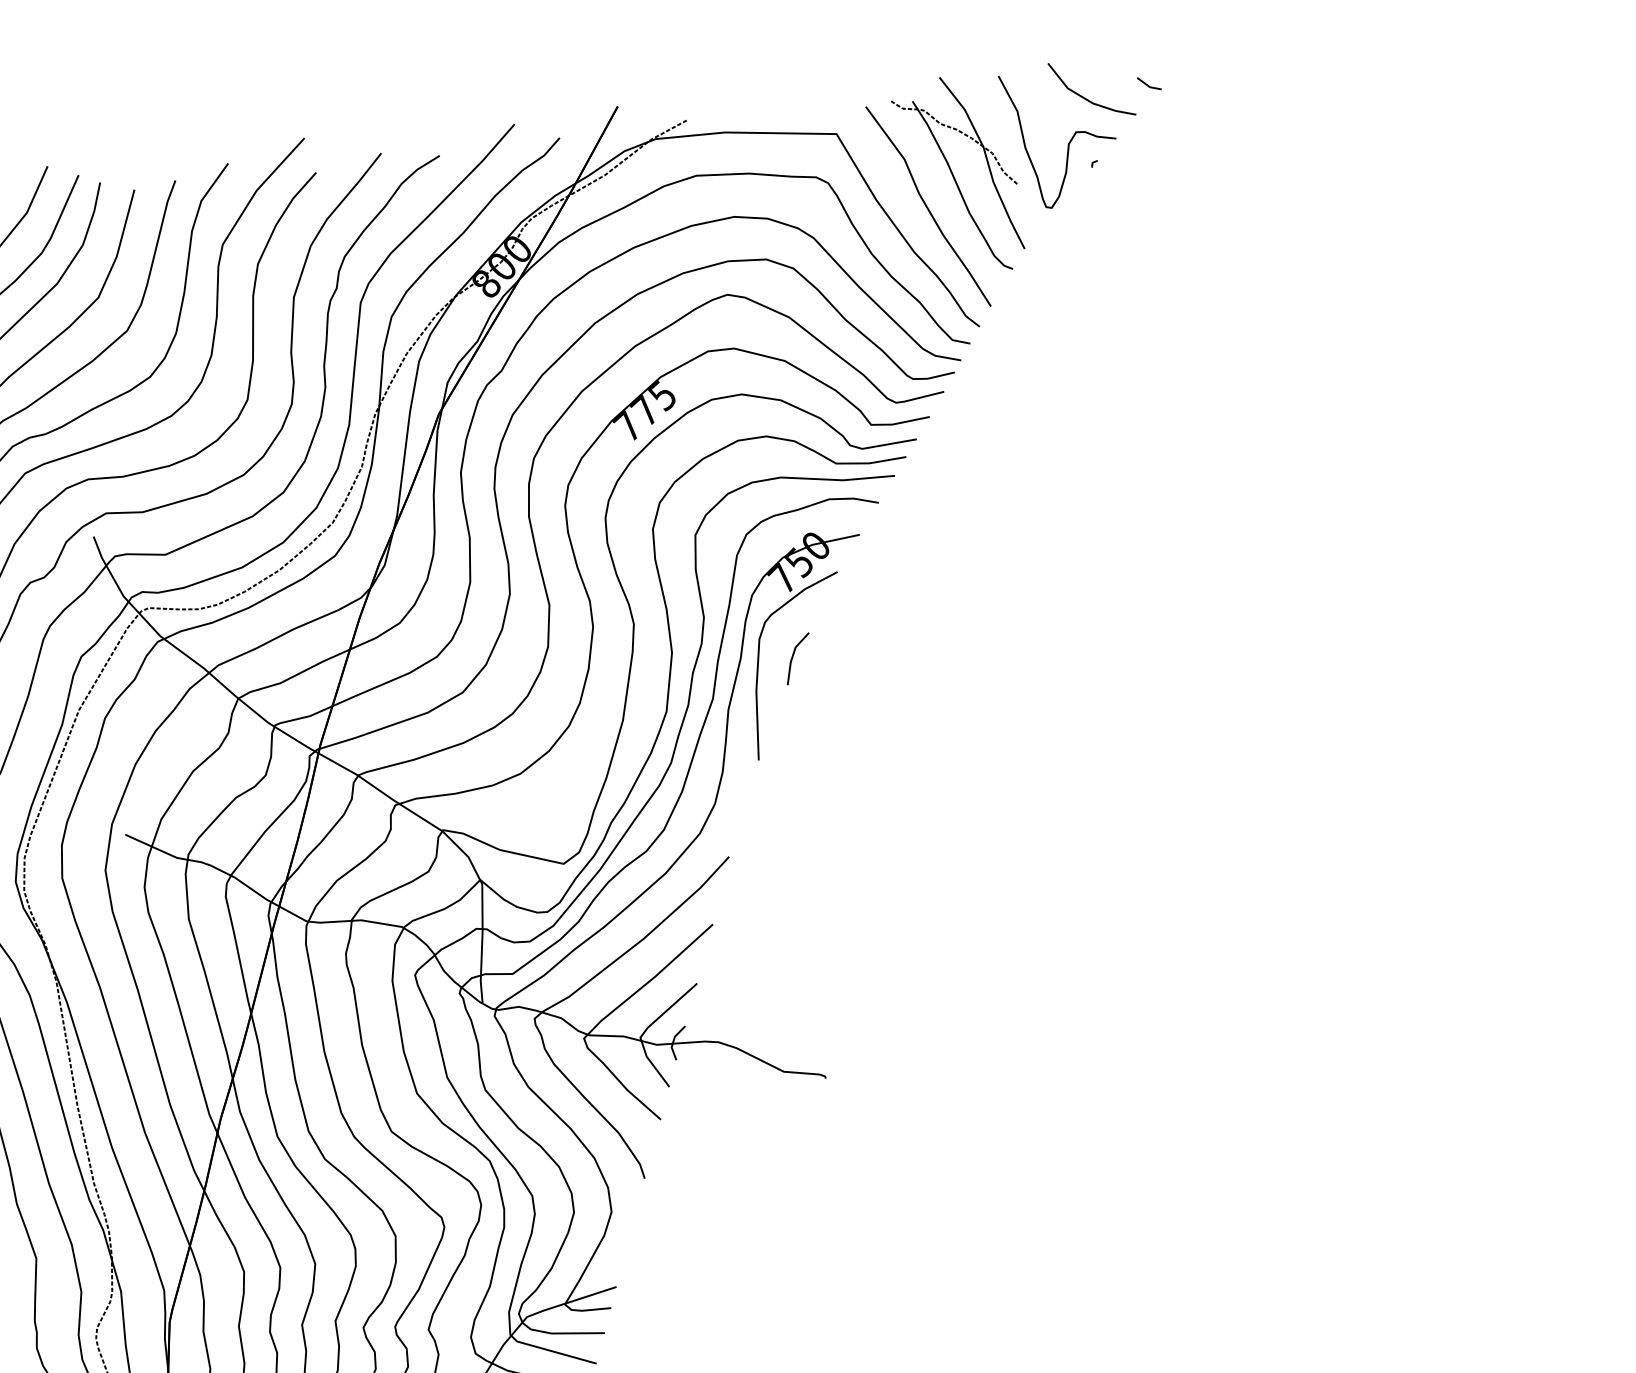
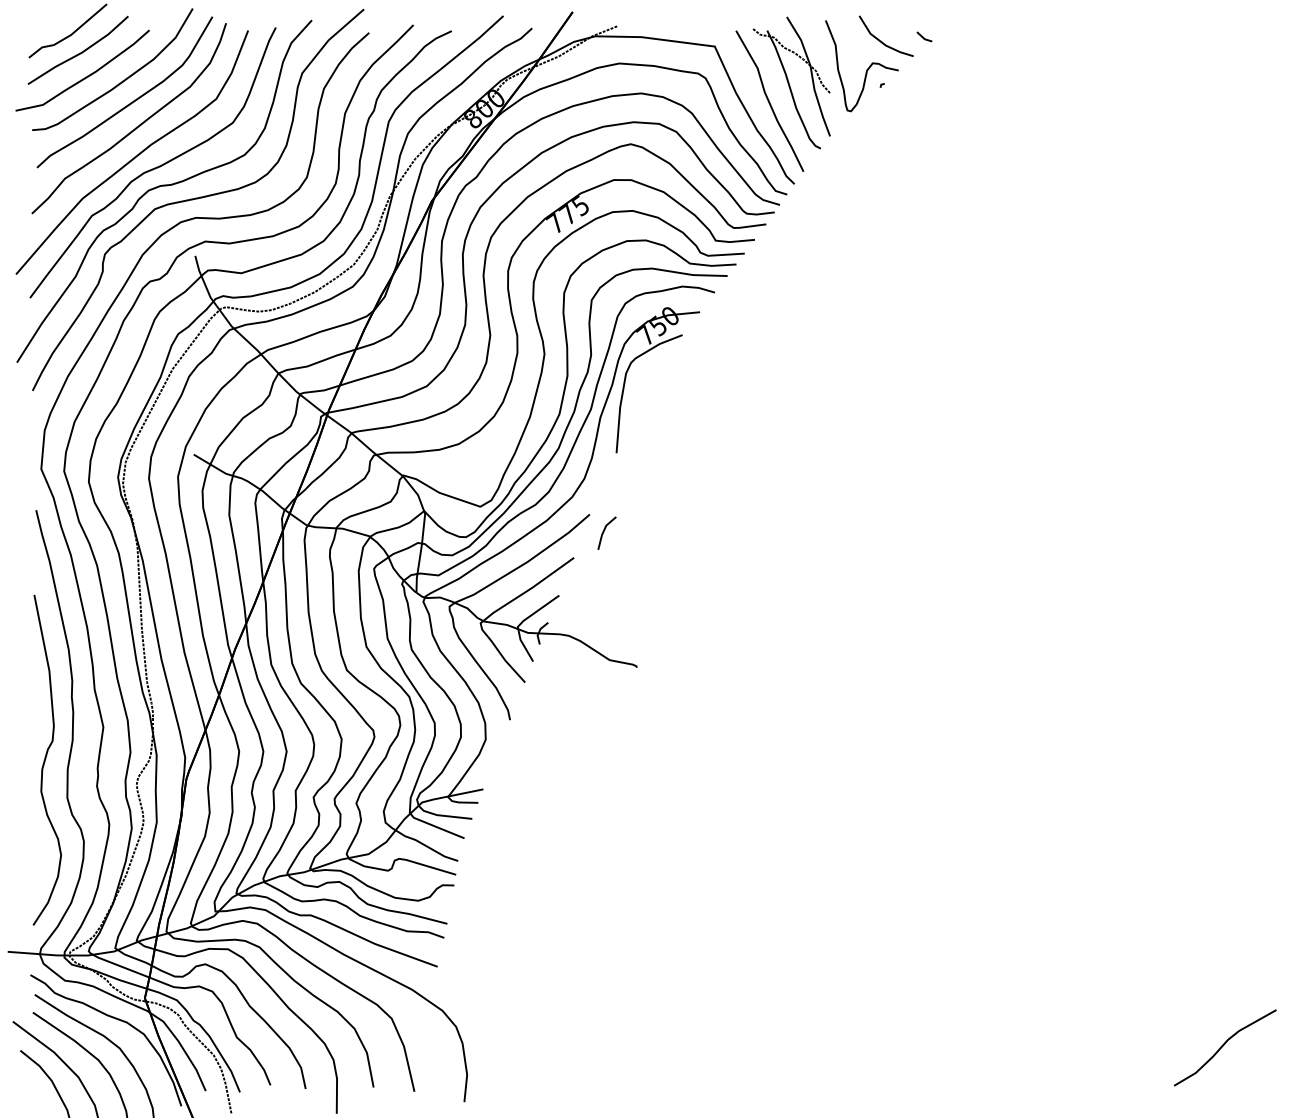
line: (794, 658) -> (604, 532), moved

